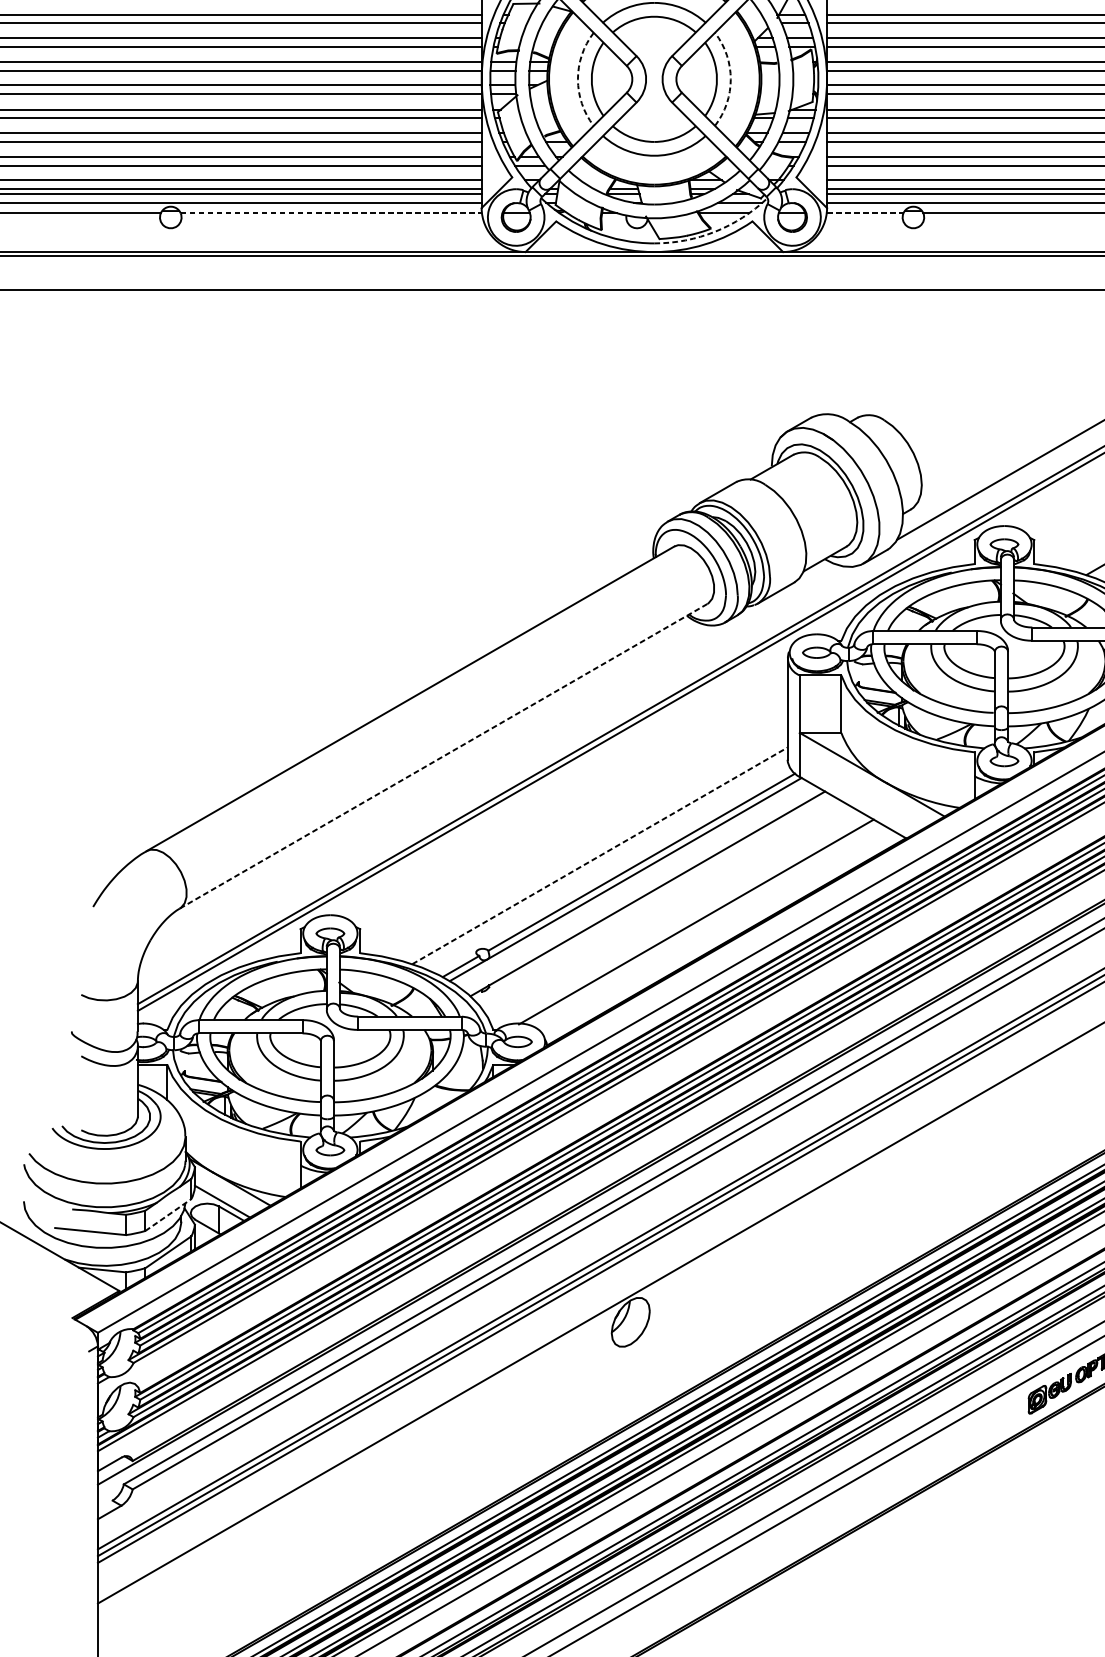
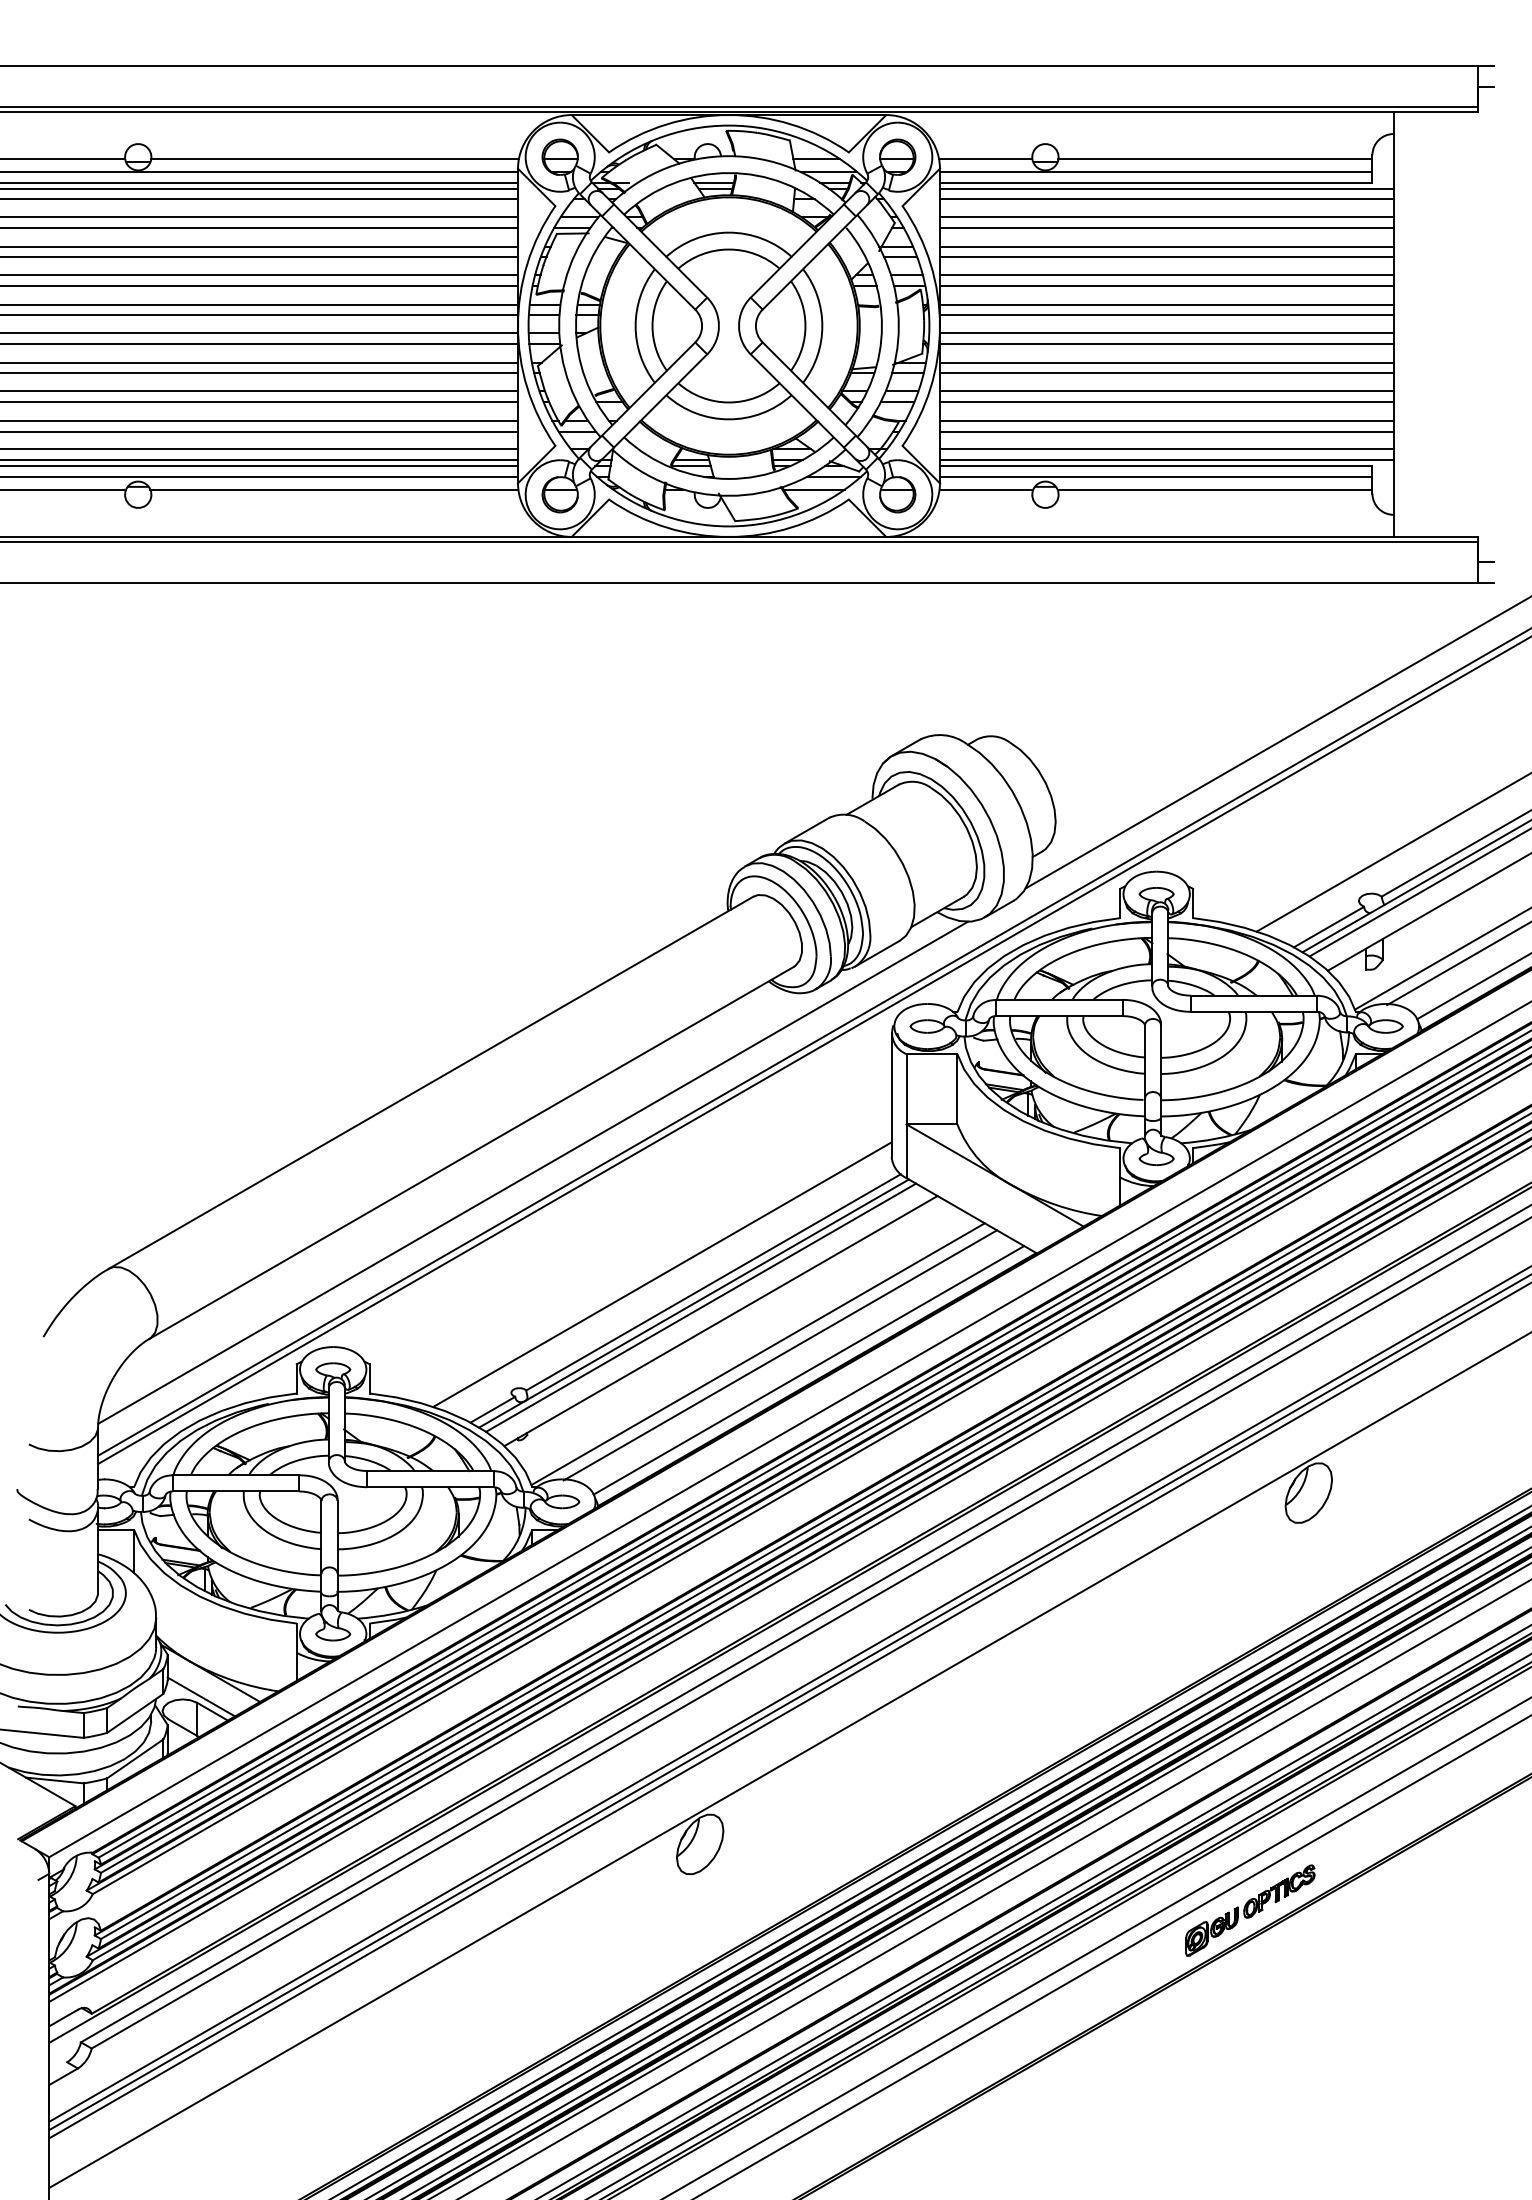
arc: (577, 79) -> (635, 326), dashed -> solid
arc: (730, 79) -> (822, 326), dashed -> solid
line: (331, 213) -> (334, 489), dashed -> solid
line: (865, 213) -> (986, 489), dashed -> solid
arc: (715, 232) -> (803, 512), dashed -> solid
line: (444, 755) -> (472, 1152), dashed -> solid
line: (493, 772) -> (532, 1172), added
line: (599, 855) -> (662, 1274), dashed -> solid
line: (631, 882) -> (701, 1307), added
line: (677, 920) -> (757, 1353), added
line: (719, 934) -> (808, 1370), added
line: (168, 1215) -> (135, 1713), dashed -> solid

